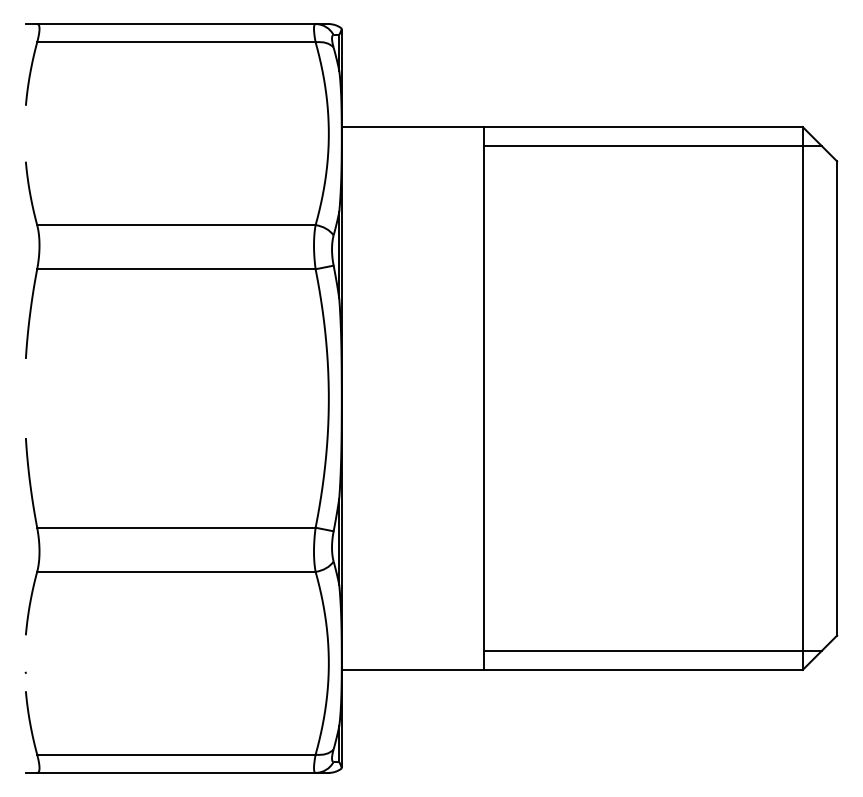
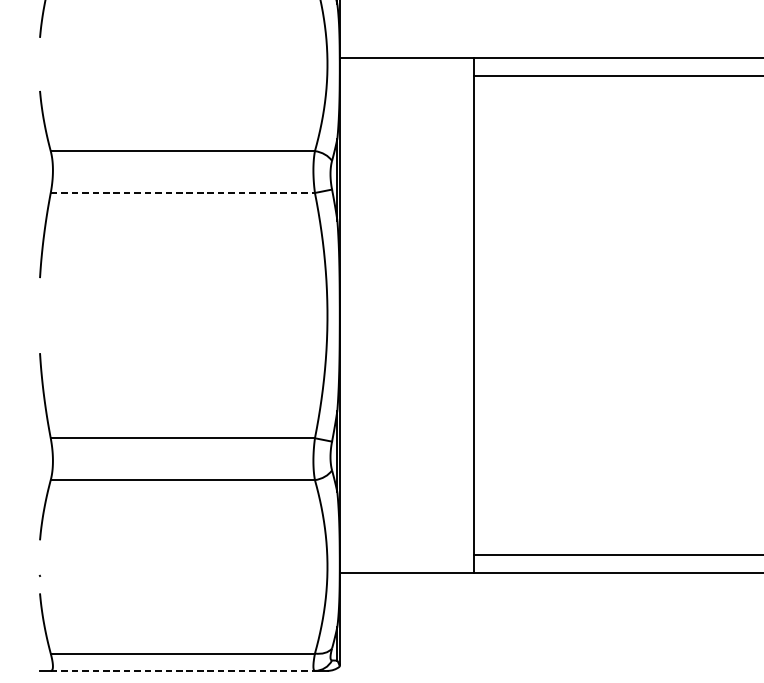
line: (176, 269) -> (182, 193), solid -> dashed
line: (176, 772) -> (182, 670), solid -> dashed

